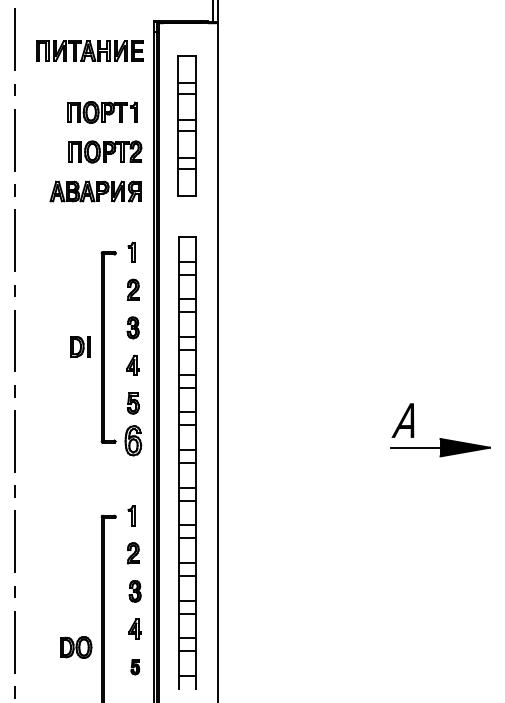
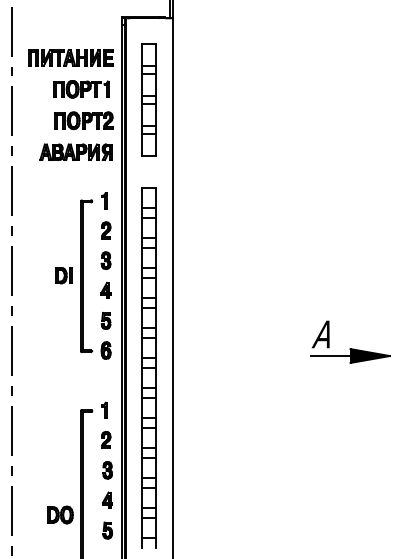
part: (89, 50) -> (70, 57), moved
part: (132, 440) -> (105, 350), size x0.71
part: (135, 667) -> (107, 530), size x1.43

